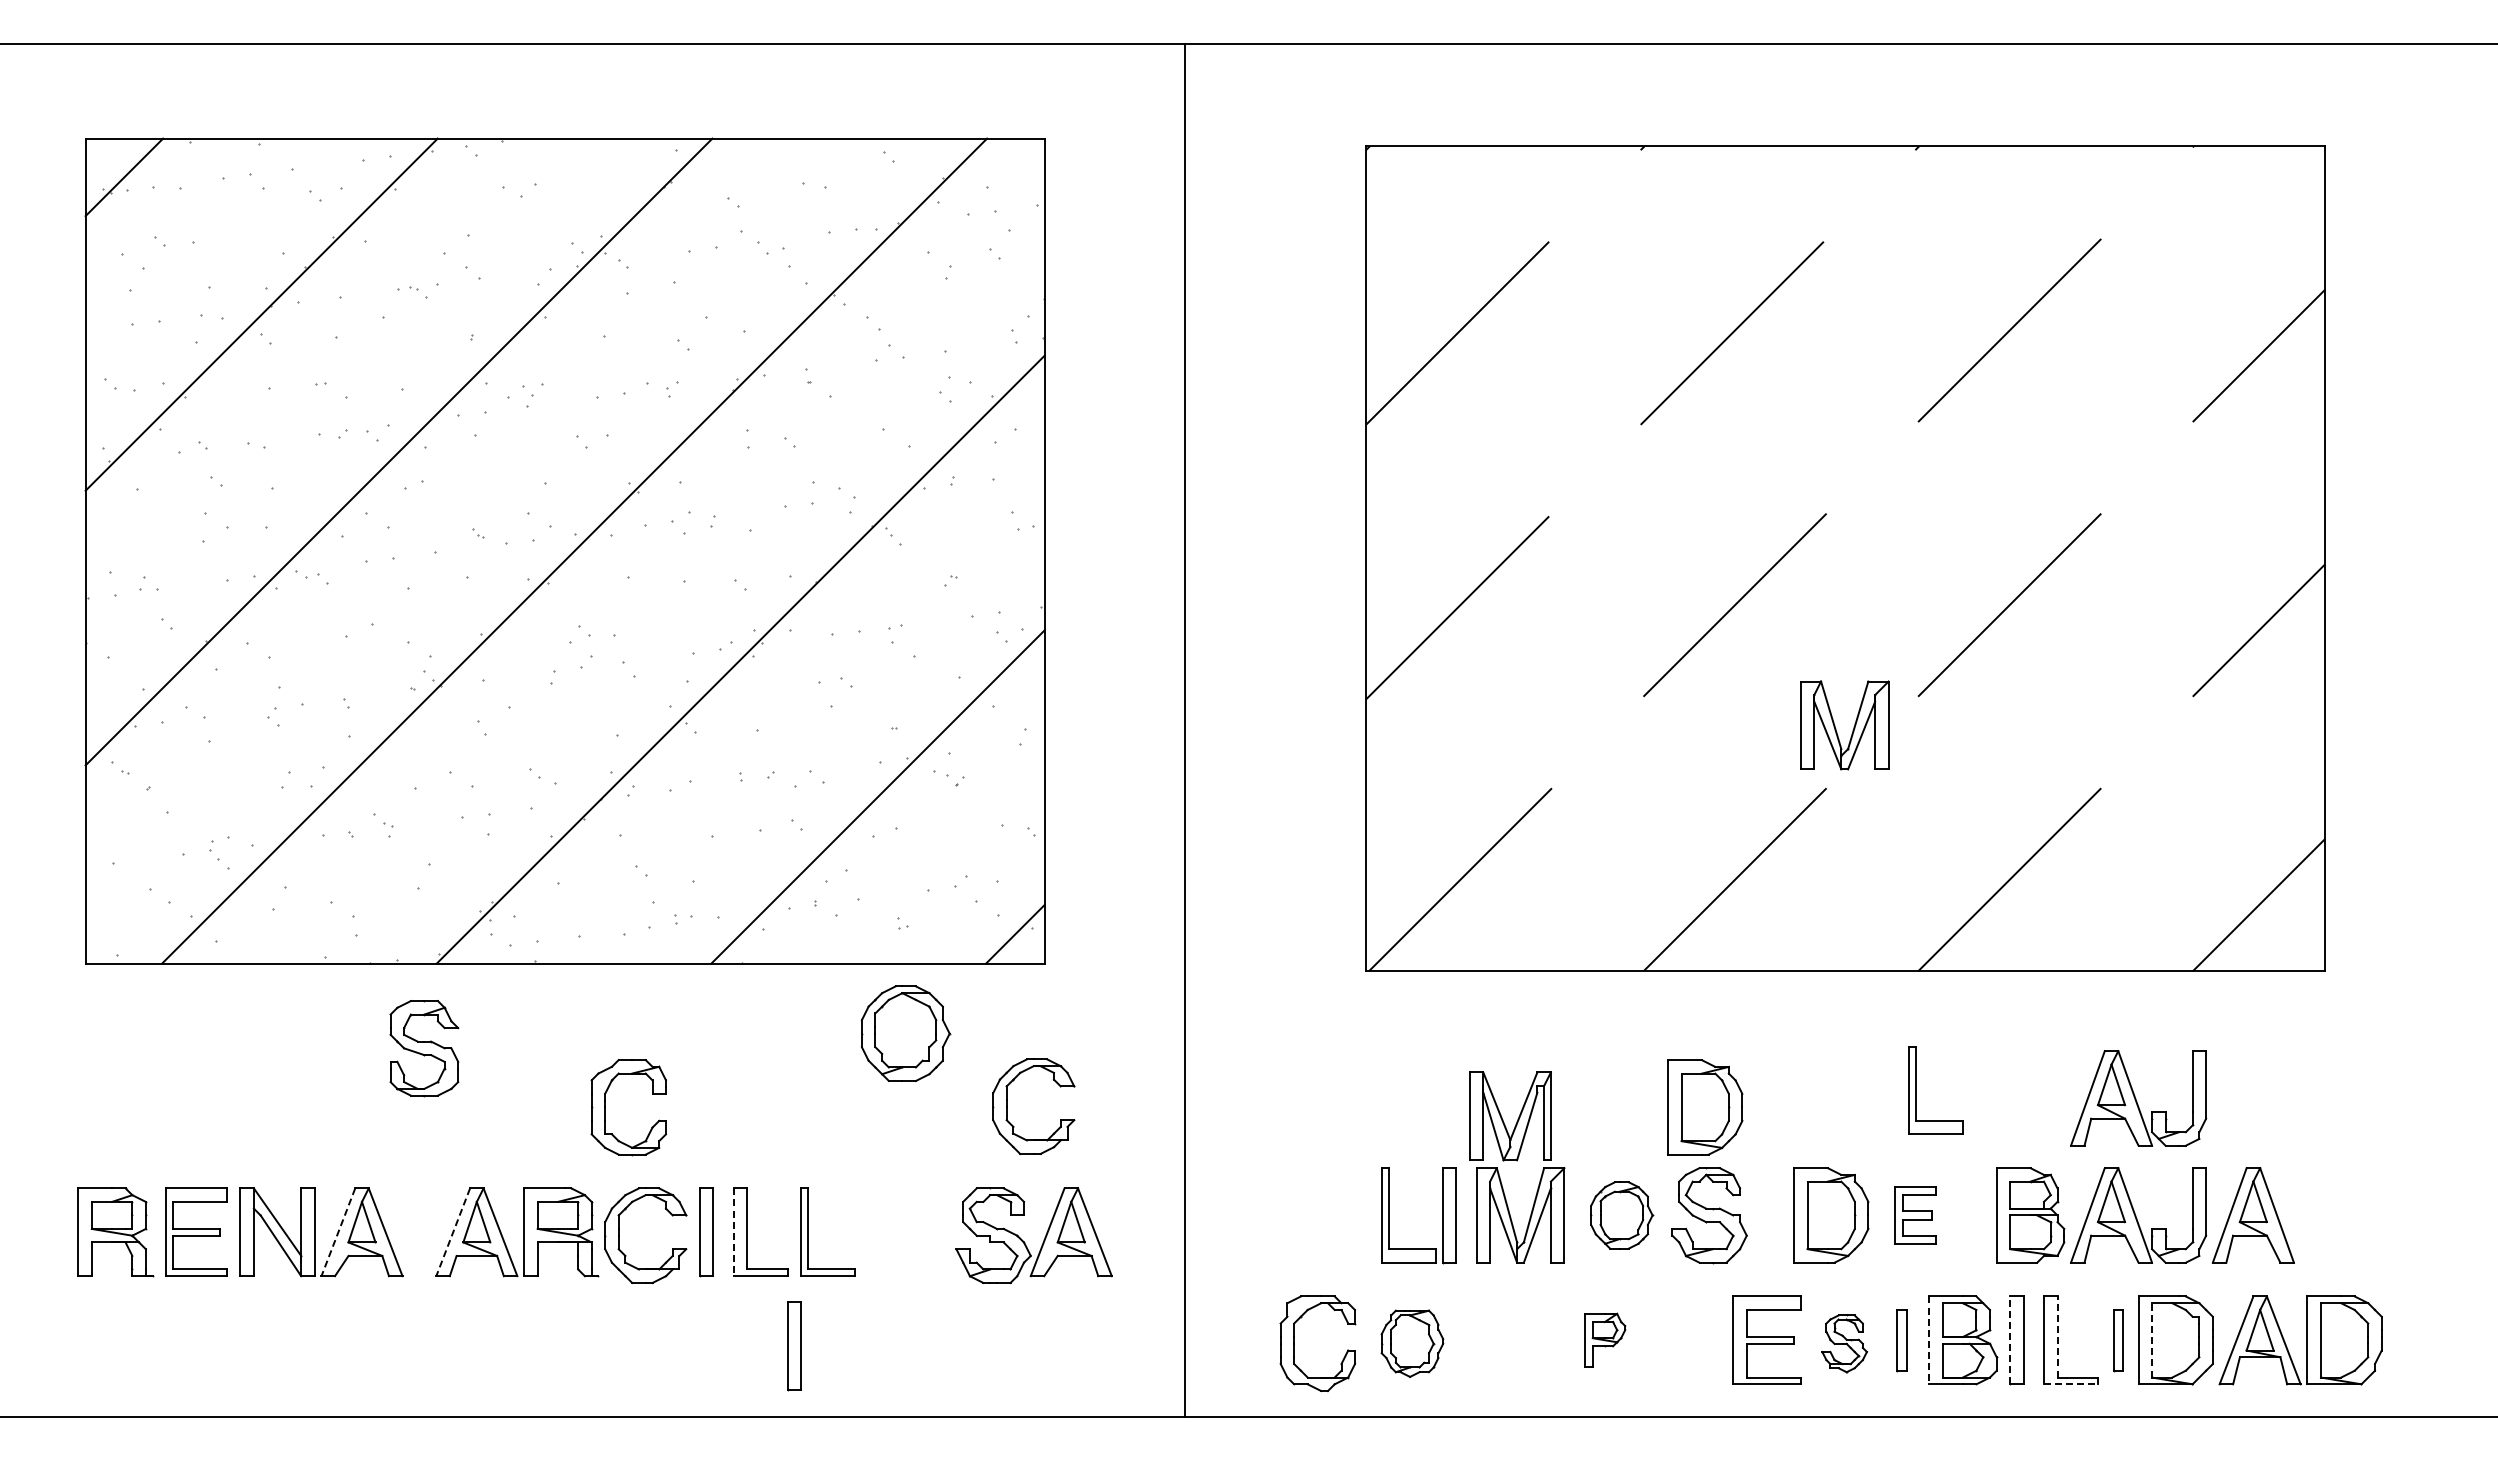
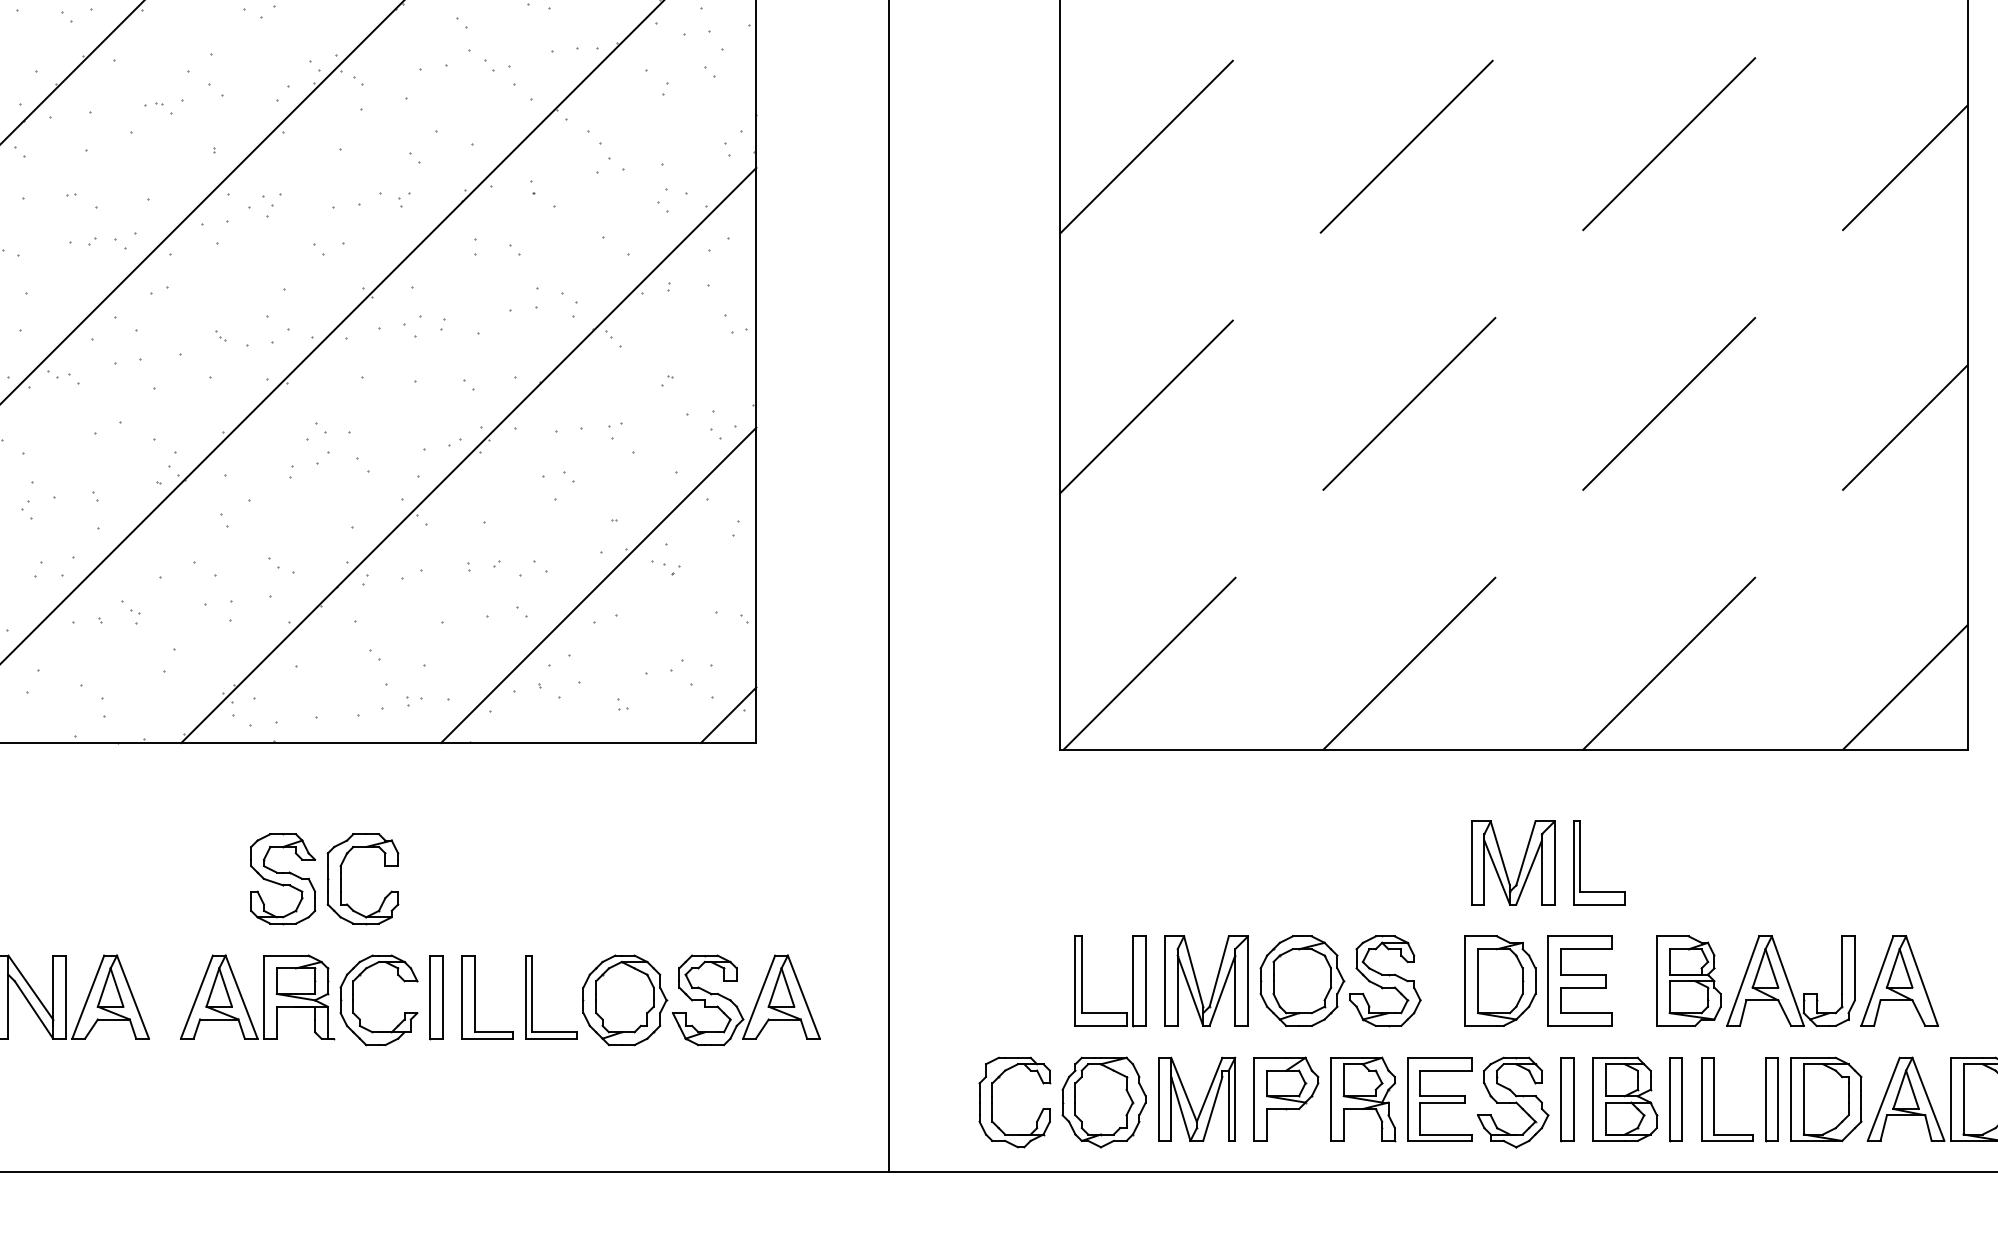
part: (1836, 728) -> (1505, 865), moved
part: (905, 1033) -> (624, 1000), moved
part: (424, 1048) -> (283, 879), moved
part: (2138, 1098) -> (1791, 870), removed
part: (1007, 1106) -> (721, 878), removed
part: (1705, 1107) -> (1381, 879), removed
part: (1503, 1119) -> (1190, 1102), moved
part: (1621, 1215) -> (1301, 981), size x1.43
part: (1915, 1215) -> (1580, 981), size x1.67
line: (338, 1232) -> (88, 997), dashed -> solid
line: (453, 1232) -> (197, 997), dashed -> solid
line: (733, 1232) -> (462, 997), dashed -> solid
line: (2057, 1337) -> (1714, 1096), dashed -> solid
part: (1604, 1339) -> (1285, 1098), size x1.67
line: (2152, 1339) -> (1804, 1098), dashed -> solid
part: (1686, 1340) -> (1363, 1099), added
part: (1901, 1340) -> (1566, 1099), size x1.43
line: (1929, 1340) -> (1593, 1099), dashed -> solid
line: (2010, 1340) -> (1669, 1099), dashed -> solid
part: (2118, 1340) -> (1772, 1099), size x1.43
part: (1412, 1343) -> (1104, 1102), size x1.43
part: (1844, 1343) -> (1512, 1102), size x1.67
part: (794, 1346) -> (519, 1105), removed
line: (2071, 1384) -> (1727, 1141), dashed -> solid

